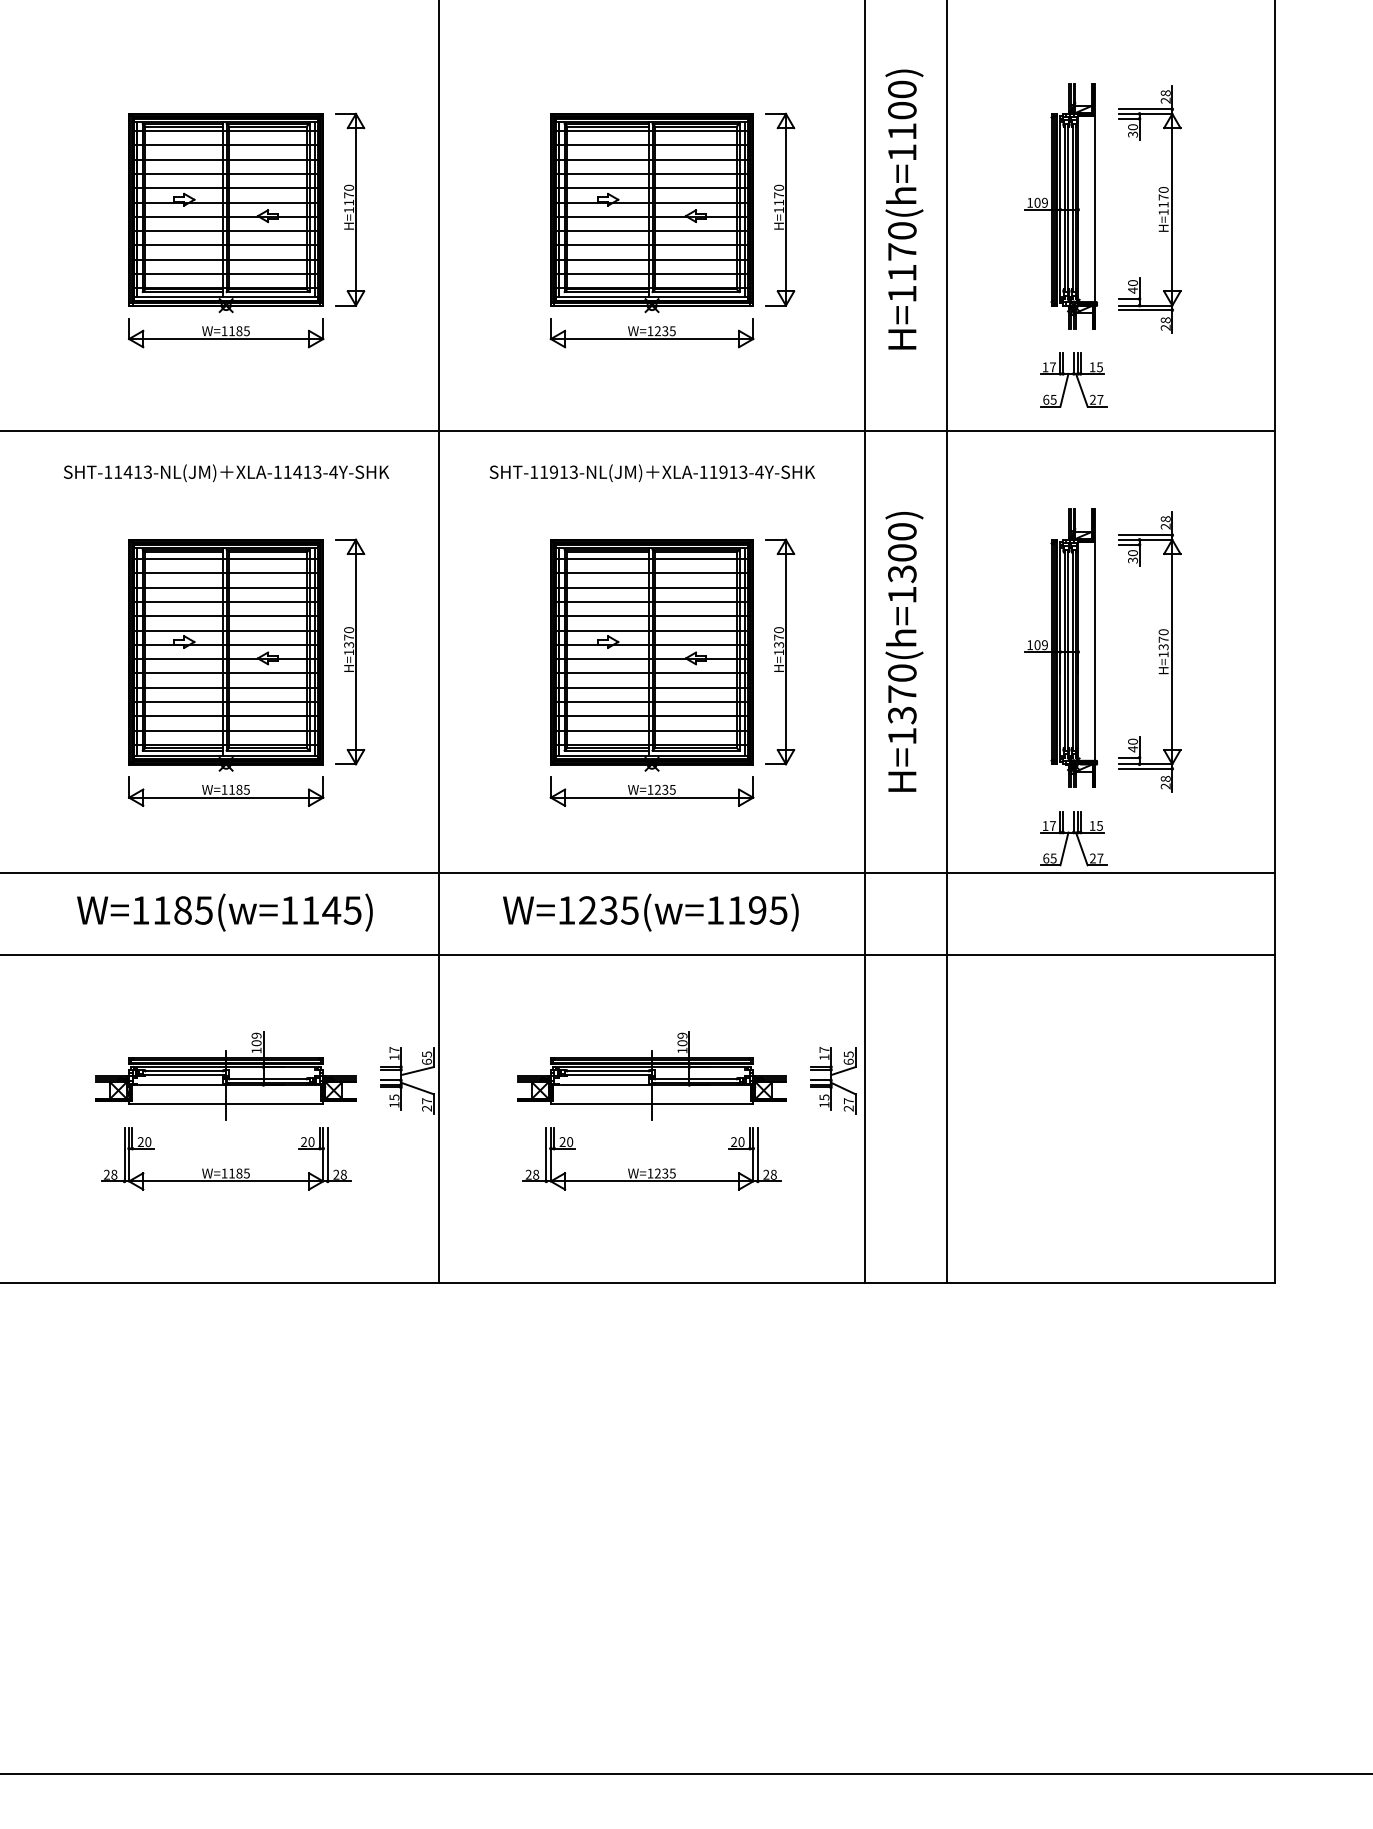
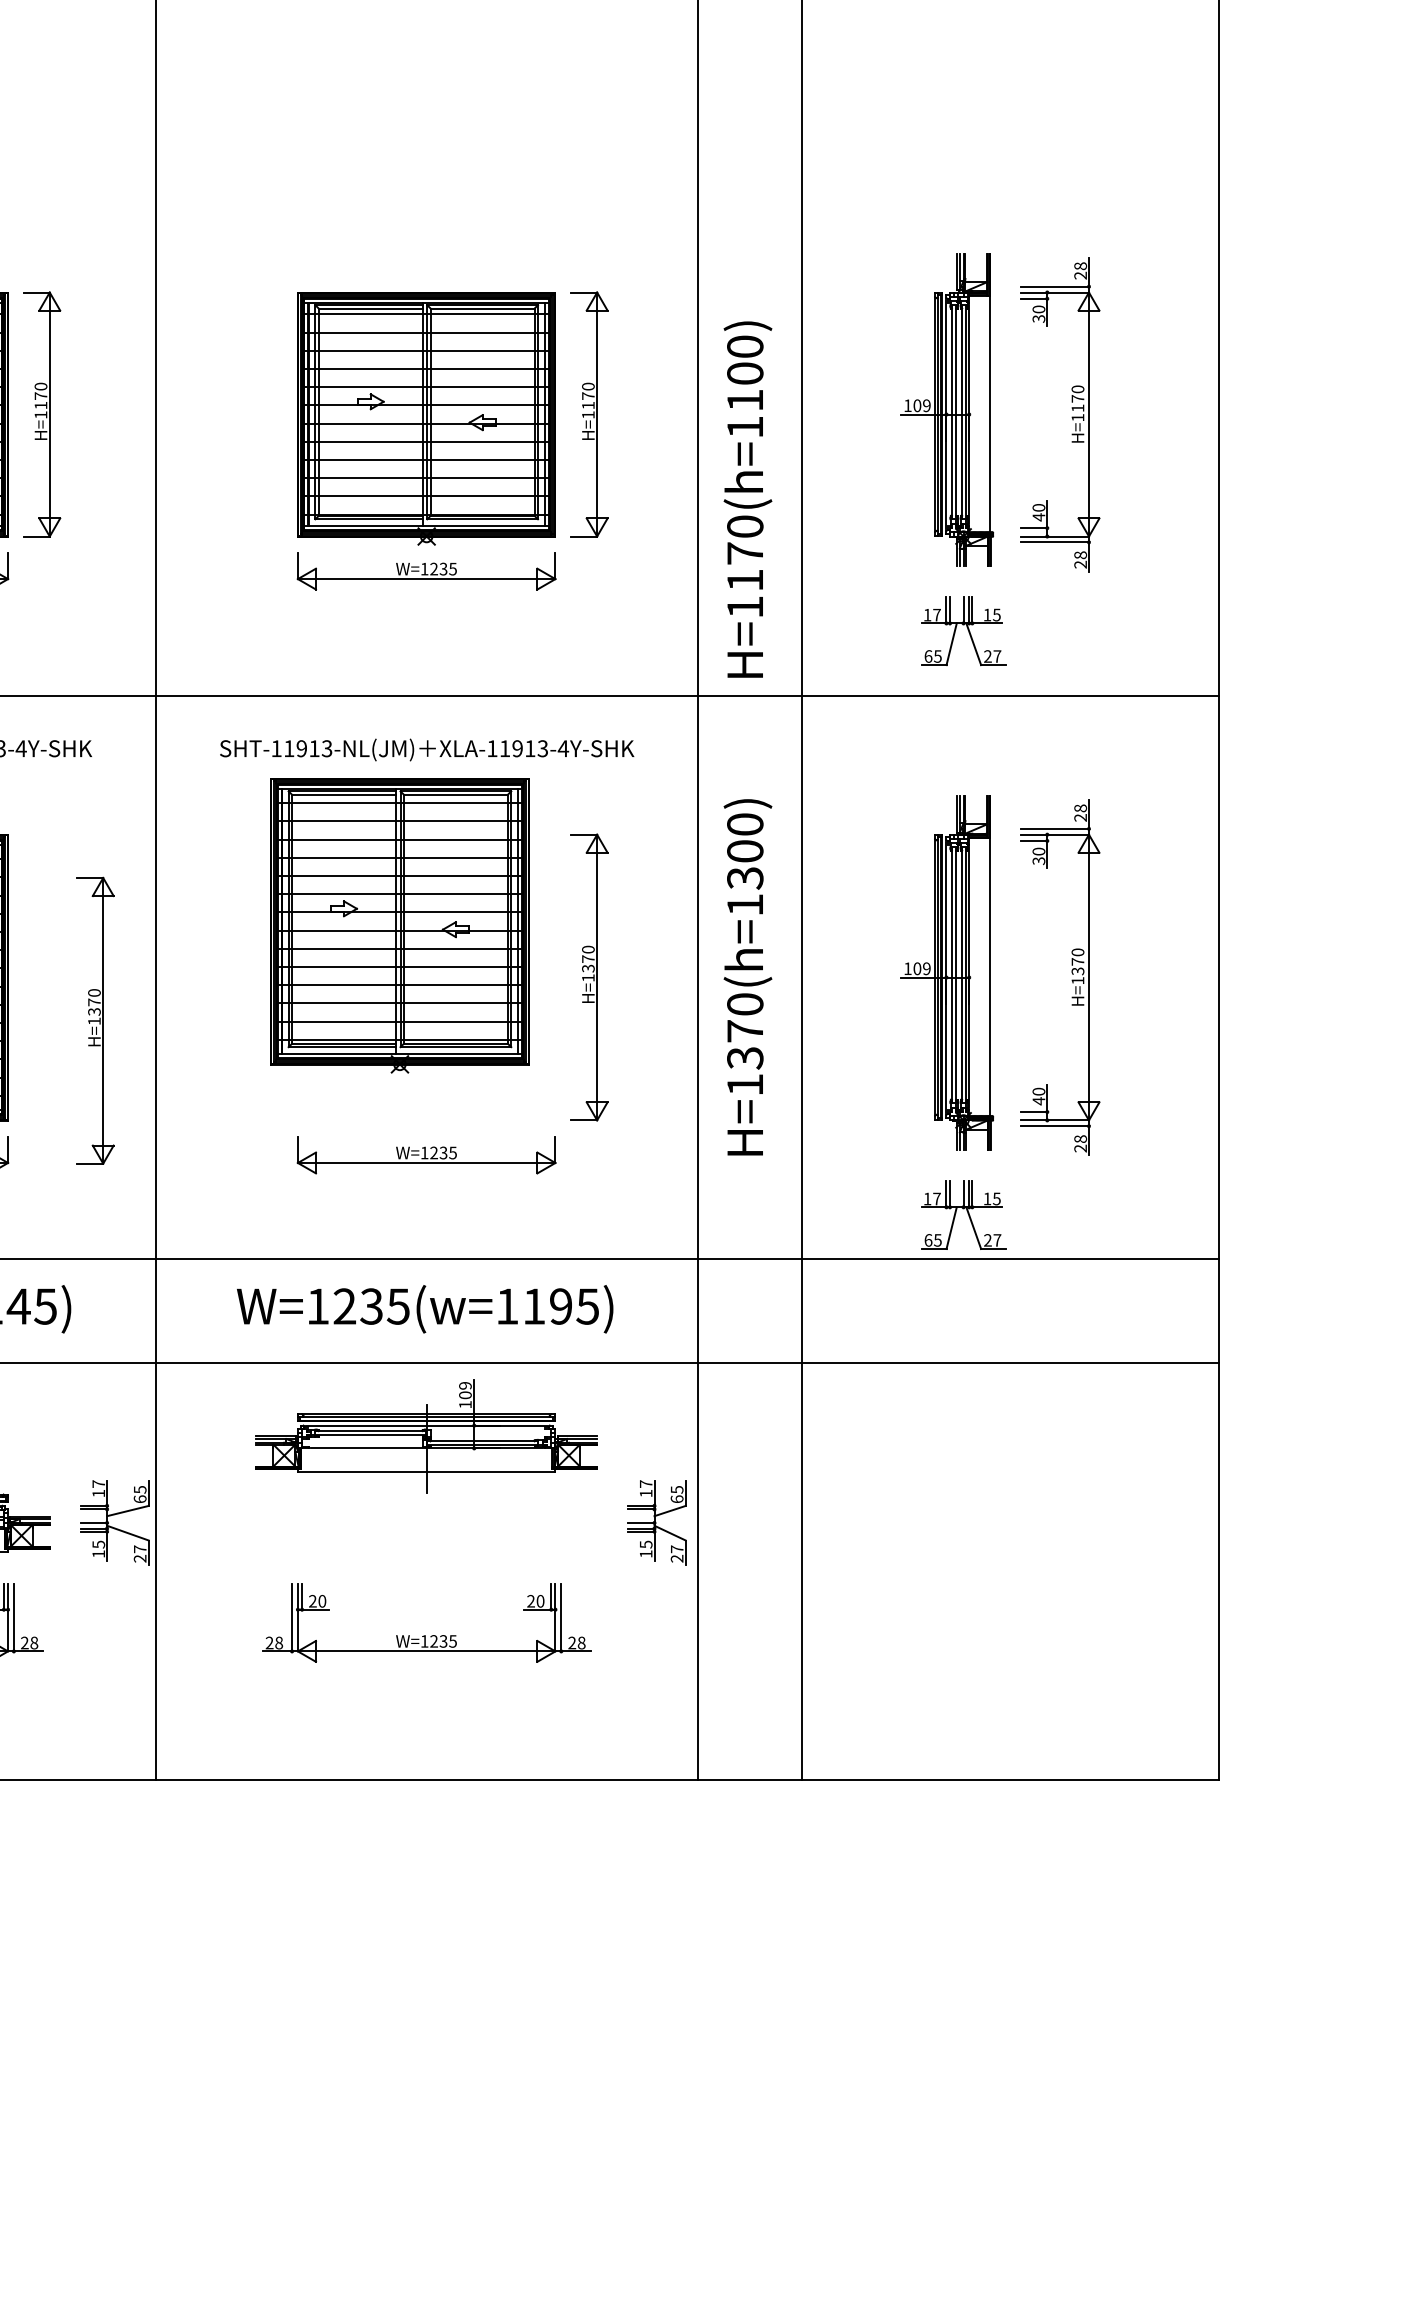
text: (904, 209) -> (748, 499), moved
part: (350, 651) -> (96, 1020), moved
part: (651, 655) -> (399, 925), moved
part: (651, 1075) -> (425, 1436), moved

